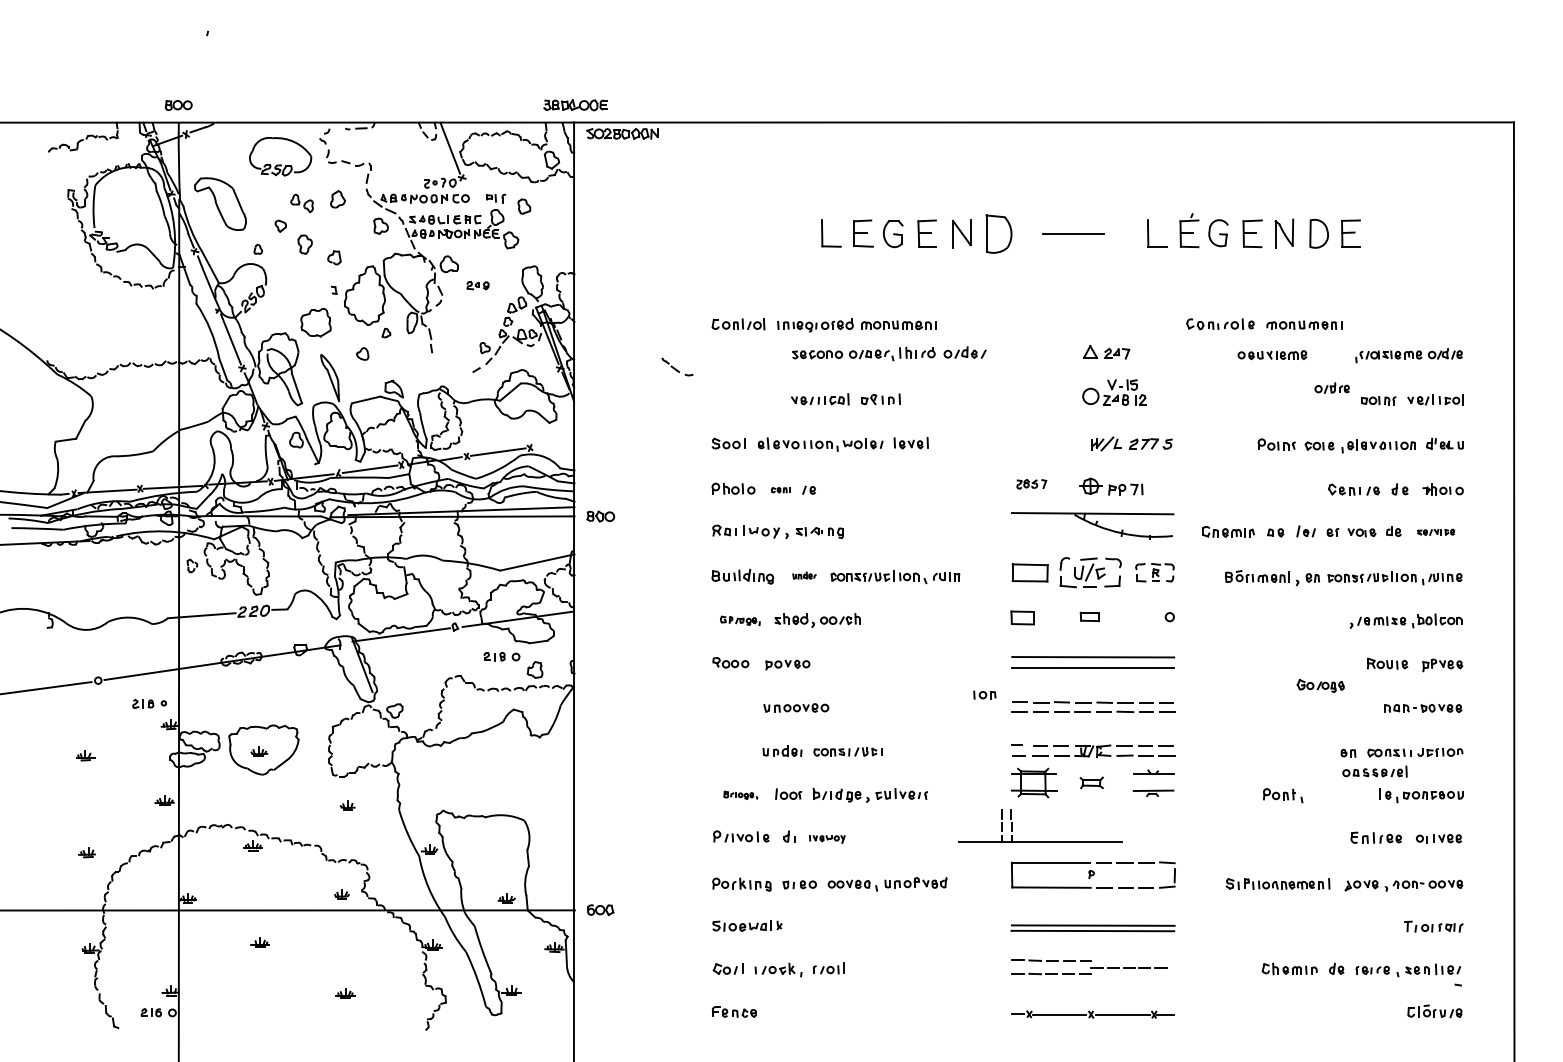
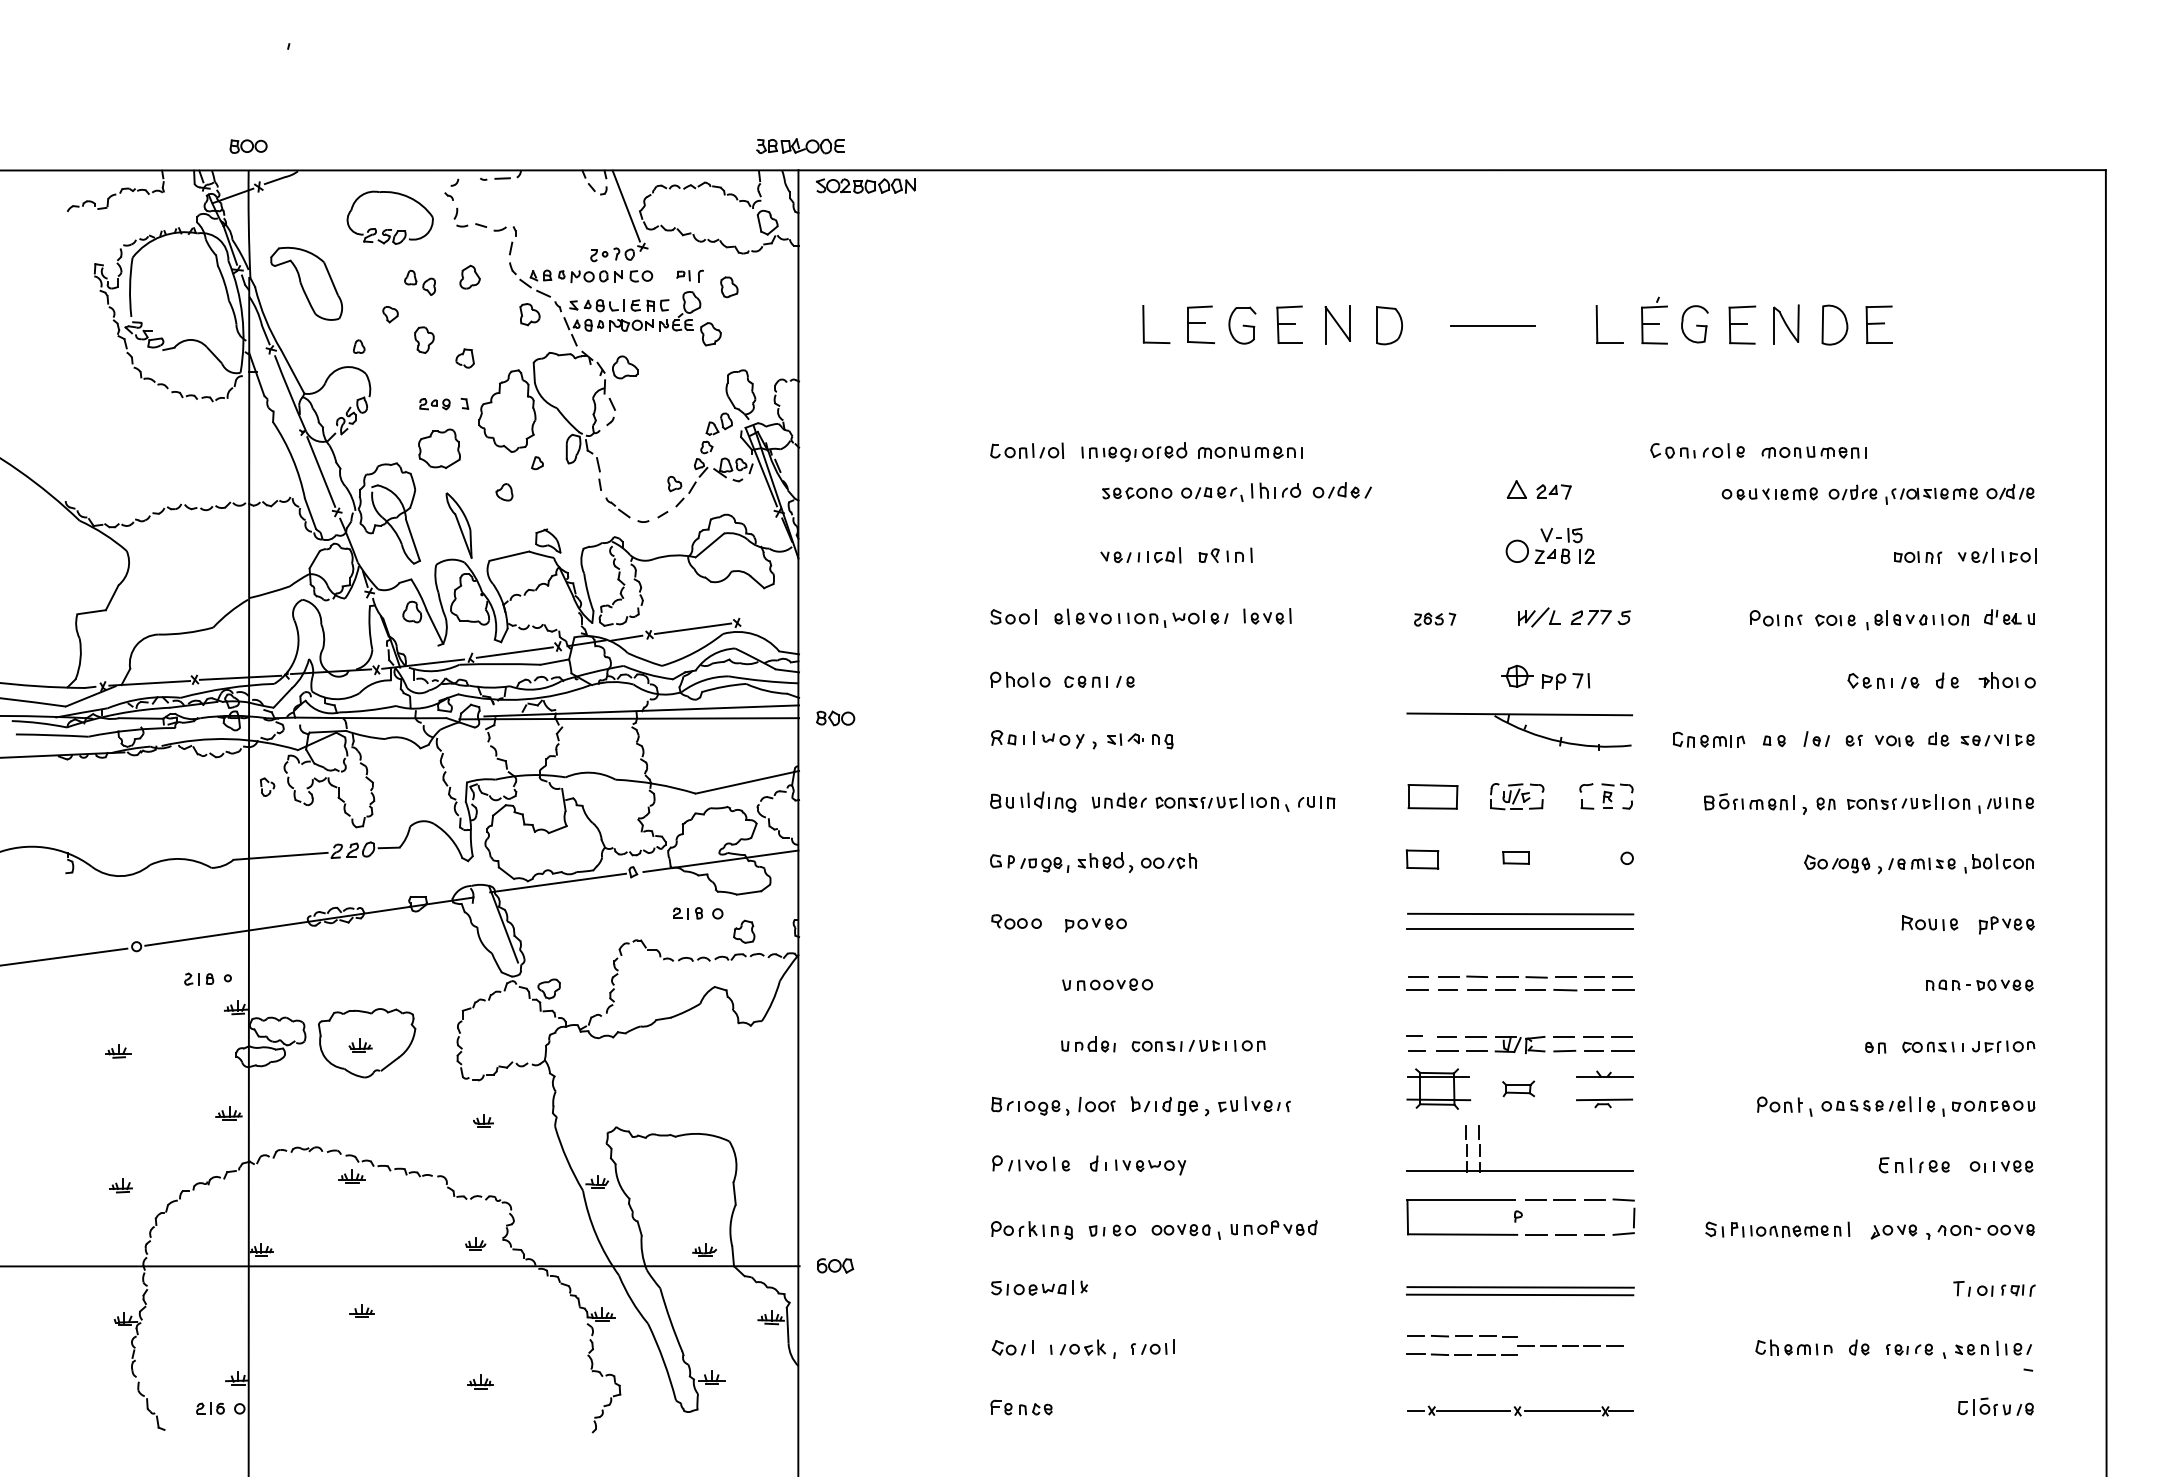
part: (998, 234) -> (1389, 325), size x0.71
part: (477, 285) -> (434, 404), moved
part: (677, 366) -> (627, 509), moved
part: (1331, 387) -> (1852, 492), moved
part: (1032, 484) -> (1435, 619), moved
part: (780, 490) -> (1085, 681), size x1.67
part: (1436, 532) -> (1997, 740), size x1.43
part: (1090, 572) -> (1517, 796), size x0.62
part: (804, 575) -> (1118, 800), size x1.67
part: (740, 620) -> (1029, 863), size x1.43
part: (1321, 685) -> (1837, 863), moved
part: (984, 694) -> (1249, 1045), moved
part: (1374, 771) -> (1866, 1104), moved
part: (740, 794) -> (1030, 1105), size x1.67
part: (827, 839) -> (1150, 1167), size x1.43
part: (1039, 841) -> (1519, 1170), moved

